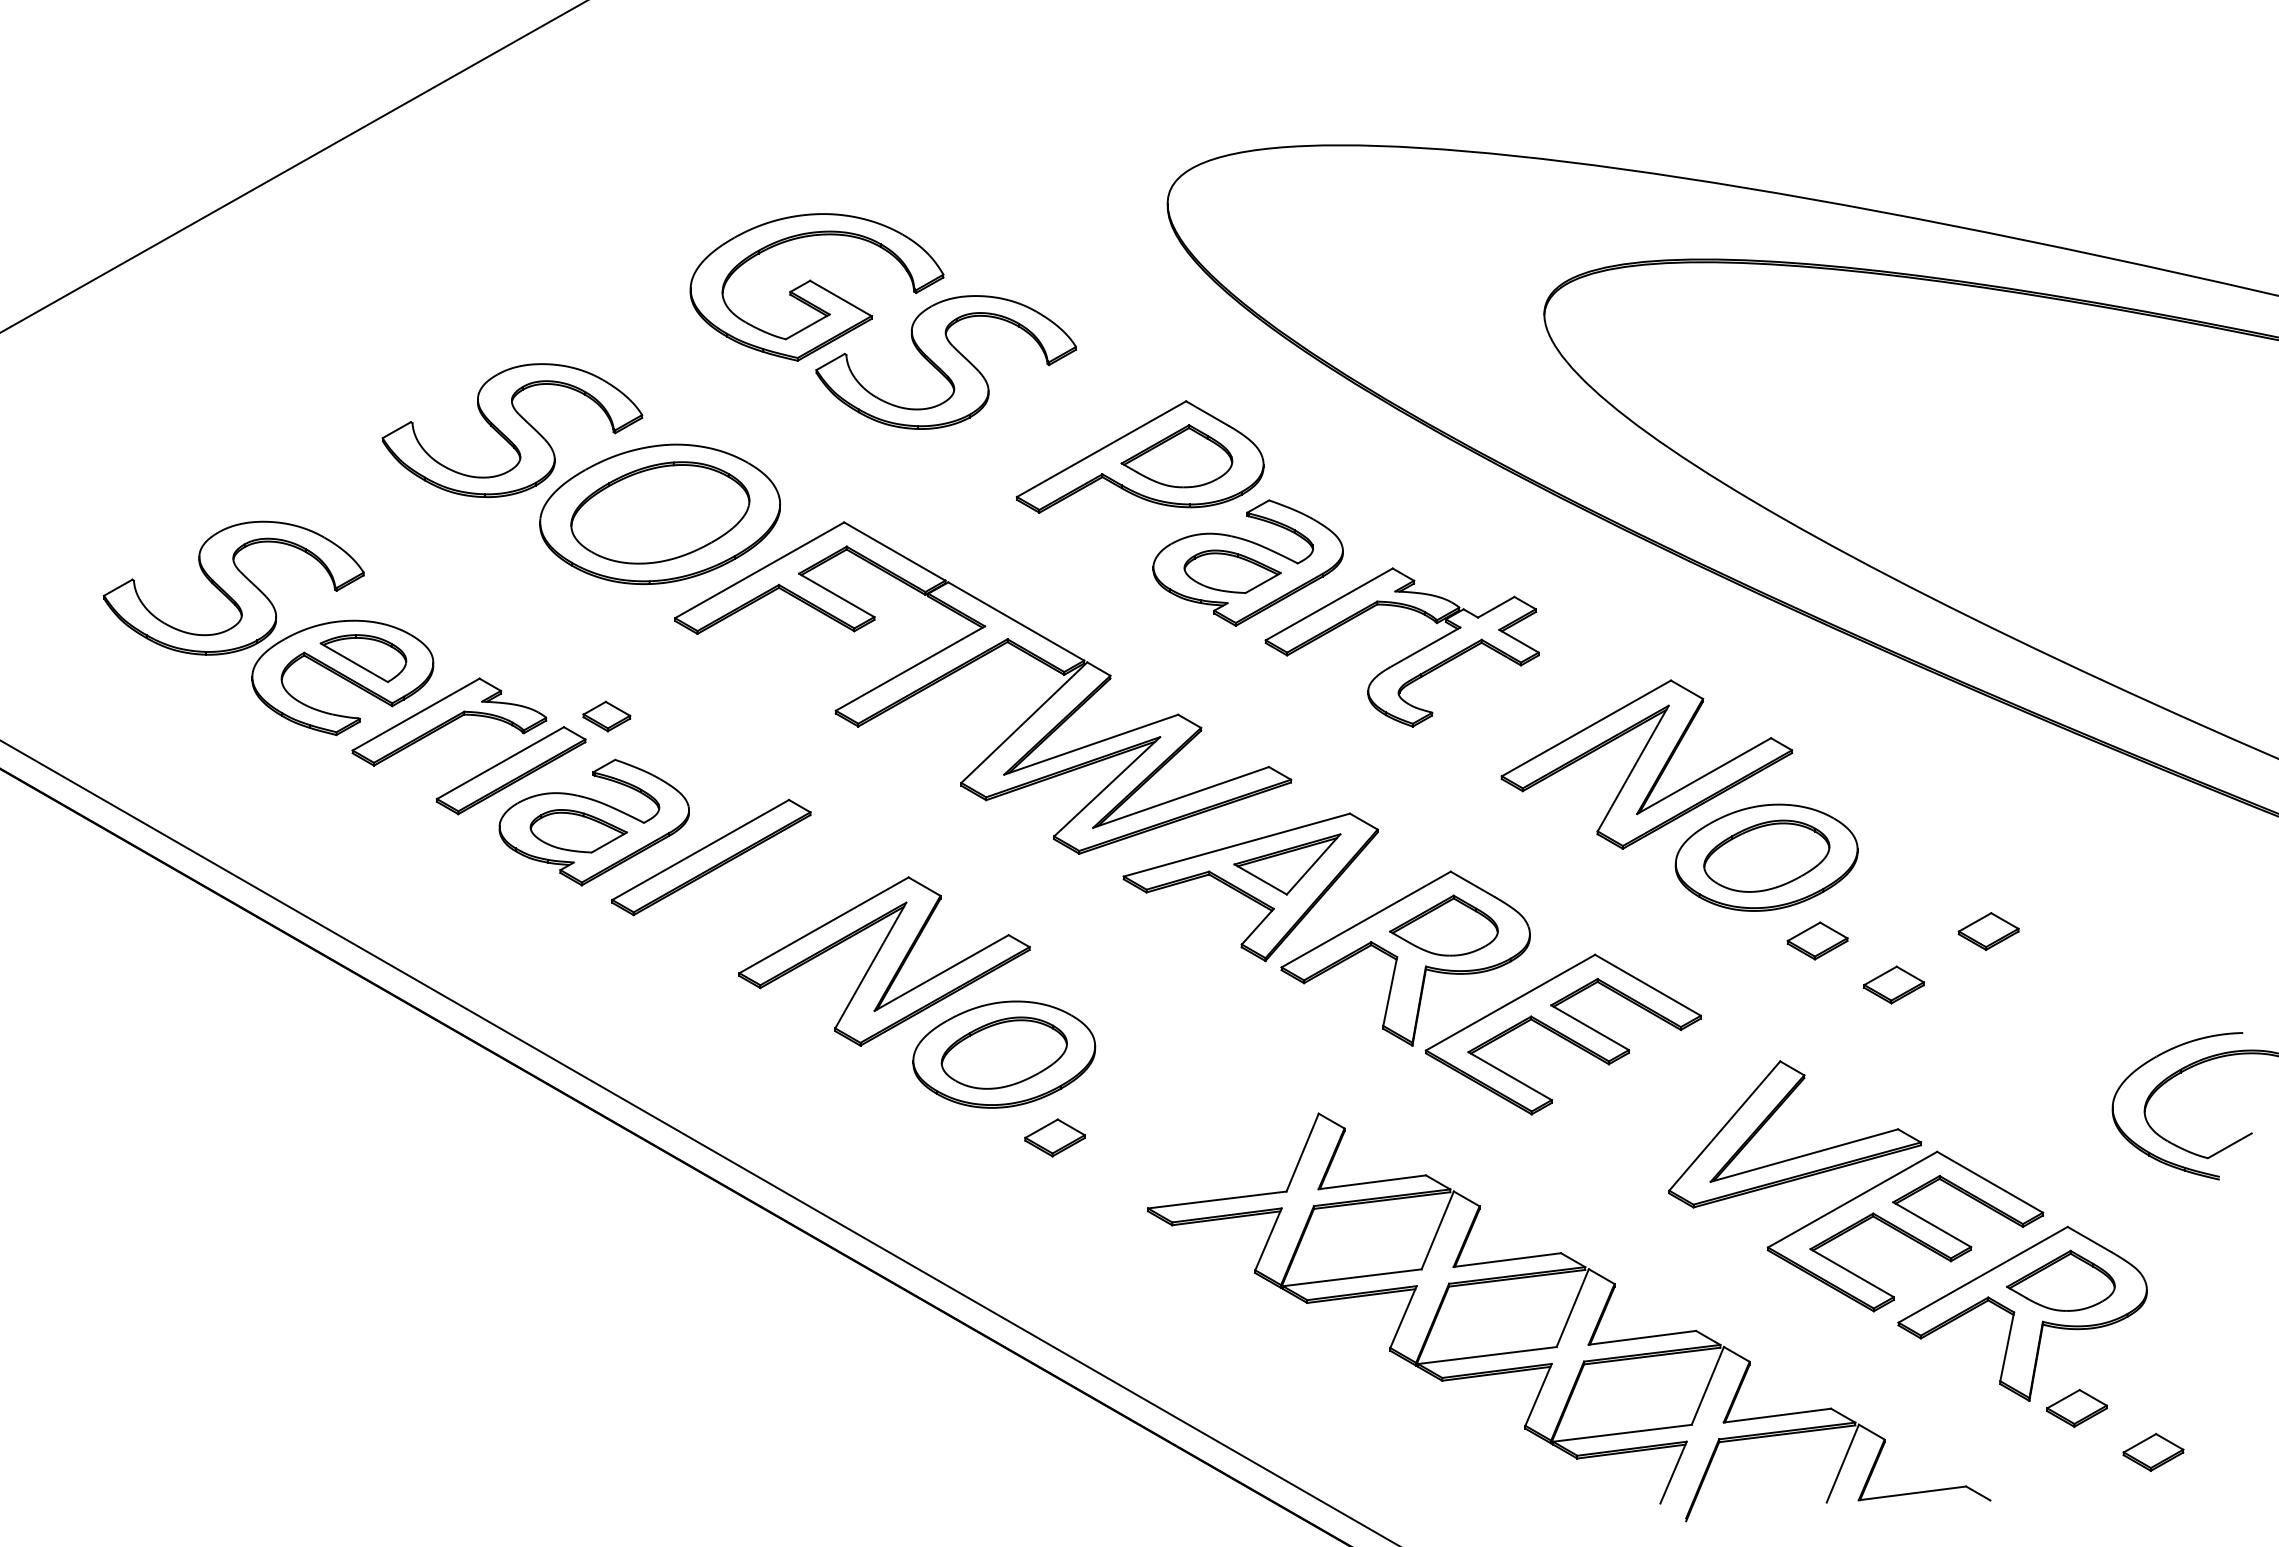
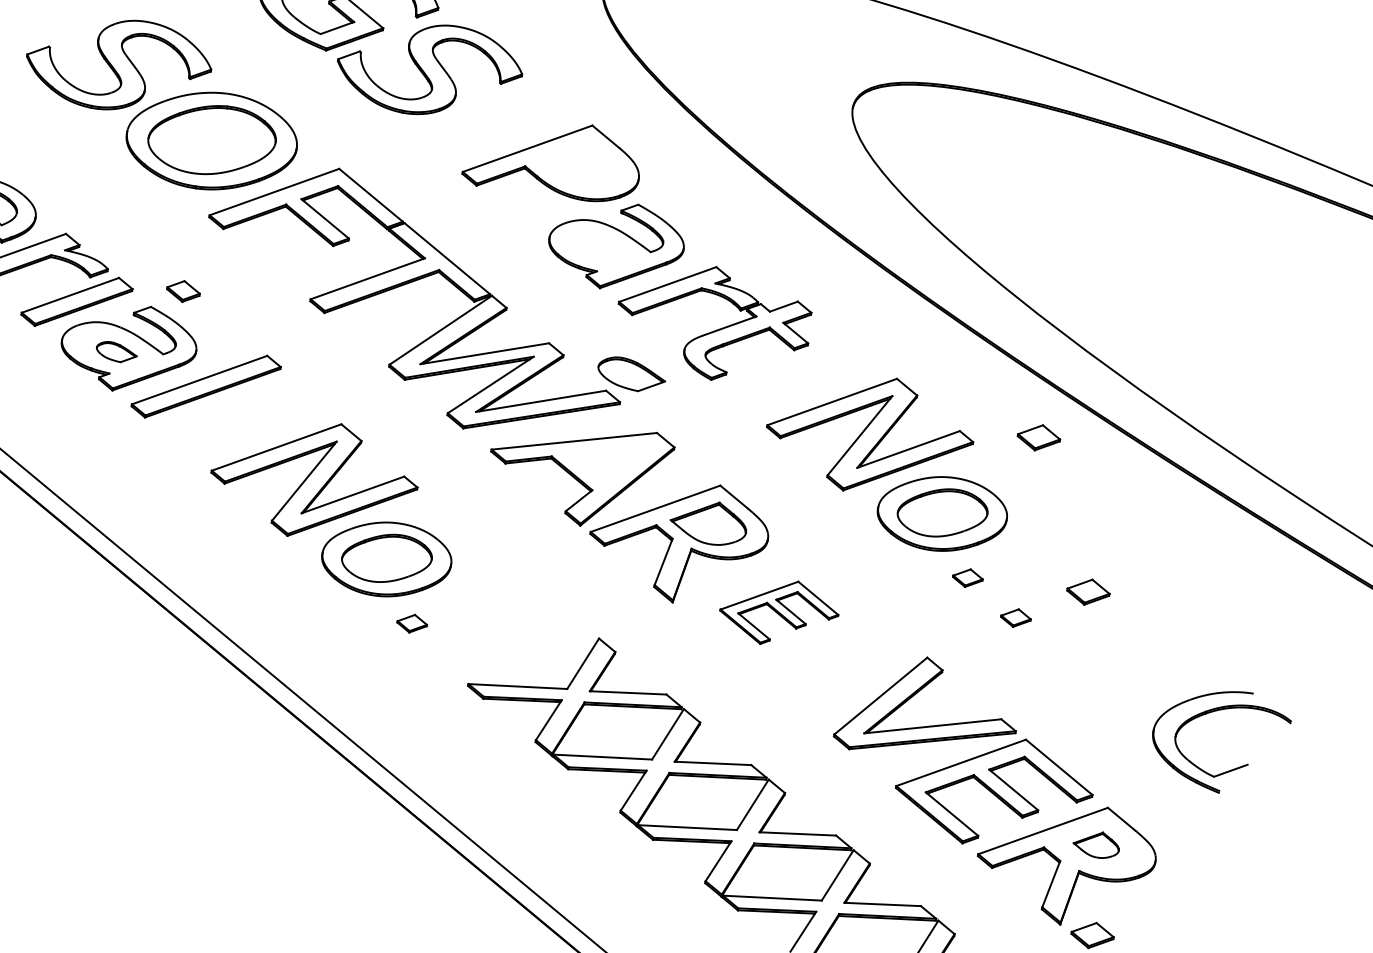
part: (1176, 456) -> (579, 162), removed
part: (1232, 571) -> (631, 374), moved
part: (606, 716) -> (183, 291), moved
part: (1882, 728) -> (1038, 437), added
part: (578, 831) -> (116, 352), size x0.6
part: (1287, 864) -> (607, 460), removed
part: (1817, 940) -> (967, 577), size x0.7
part: (1893, 984) -> (1015, 617), size x0.7
part: (1563, 1034) -> (779, 612), size x0.6
part: (1054, 1137) -> (411, 623), size x0.7
part: (2060, 1280) -> (1096, 844), size x0.6

